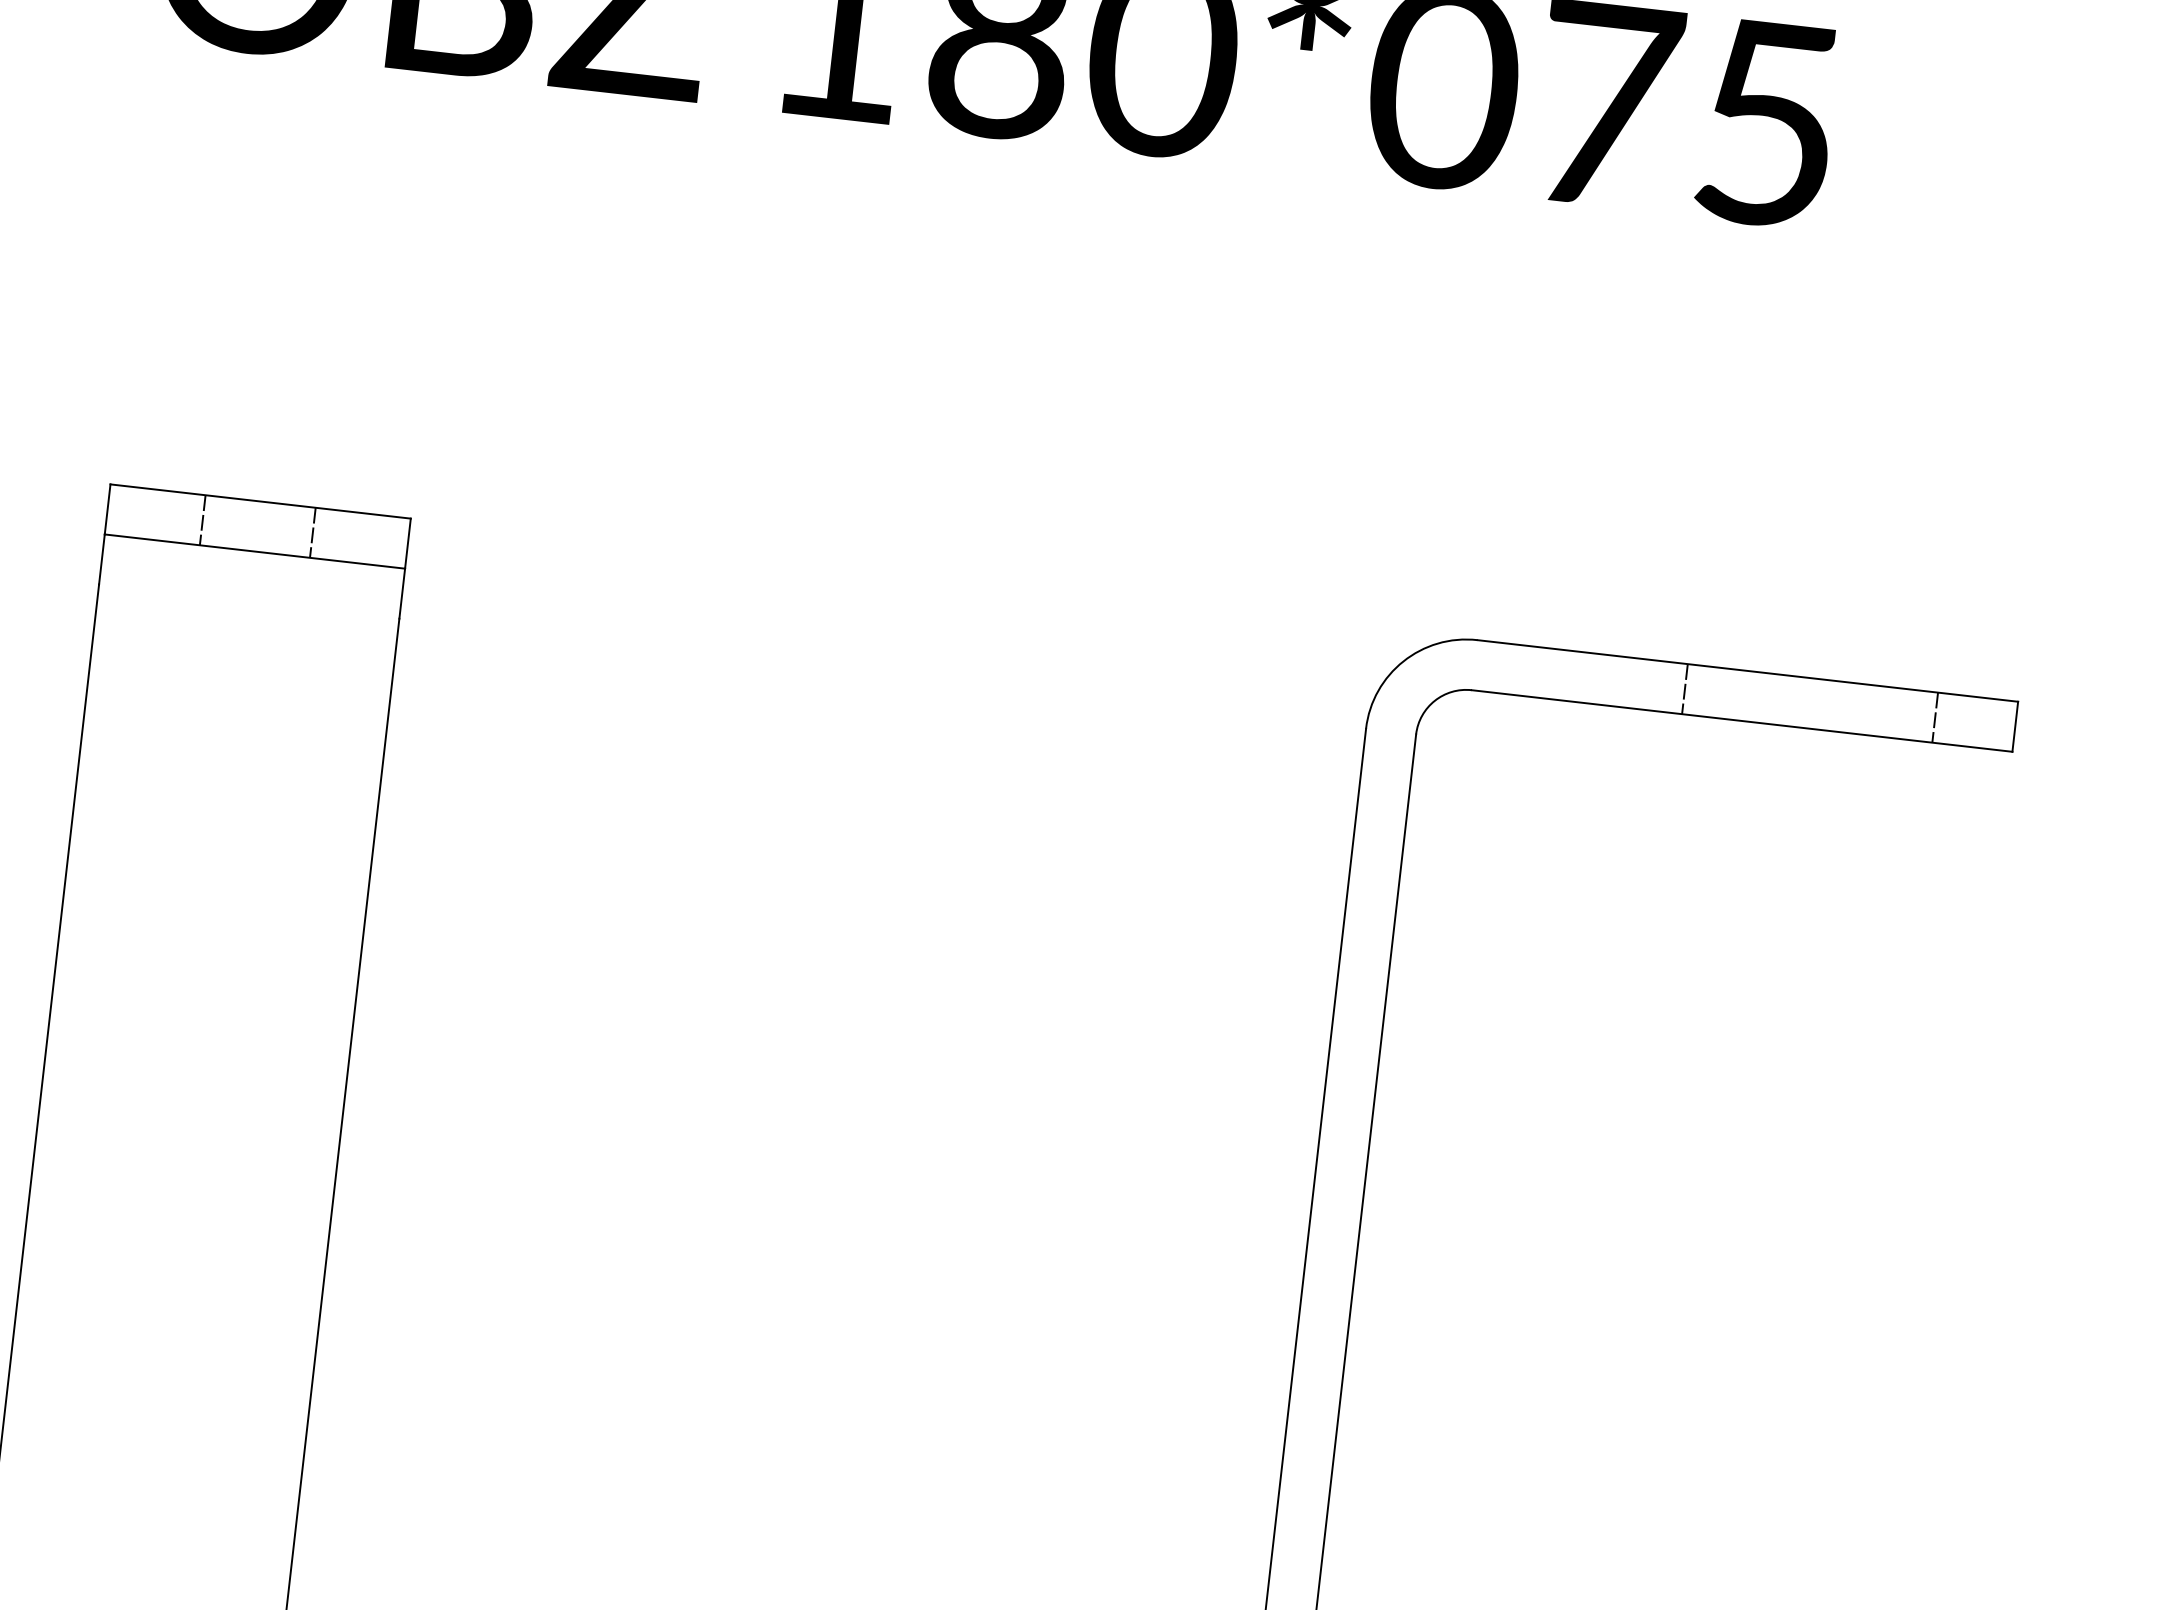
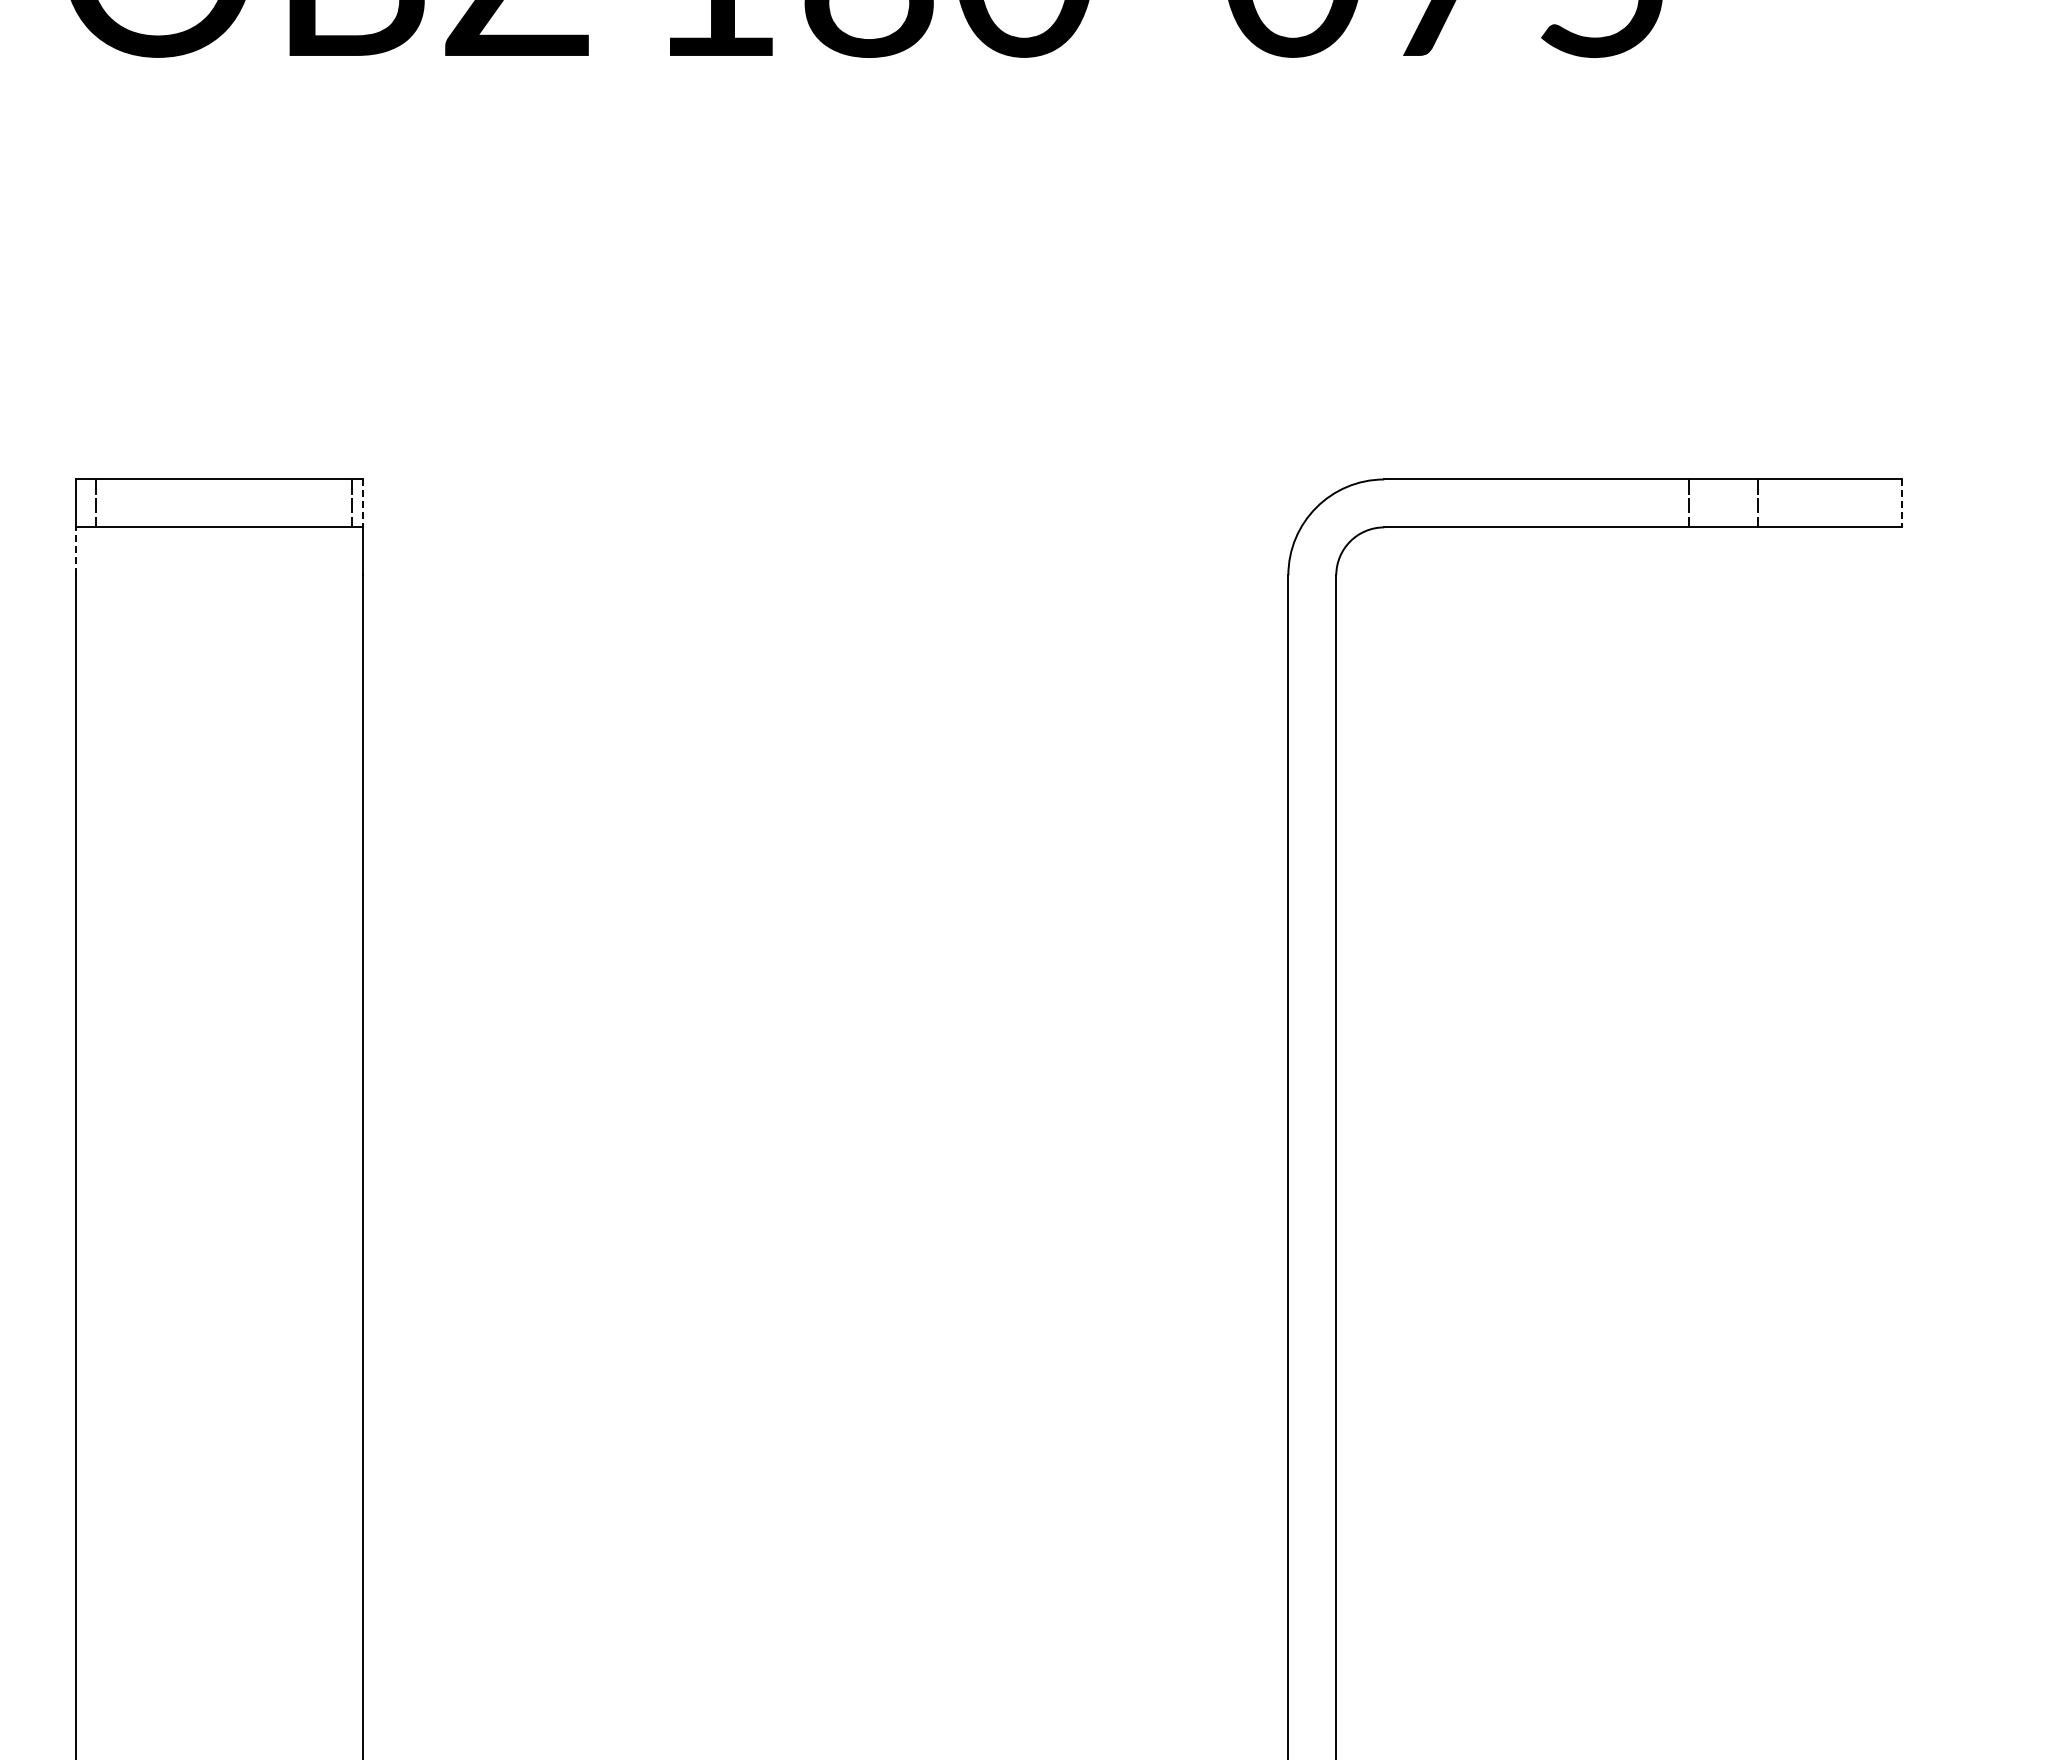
line: (202, 520) -> (95, 503), moved
line: (312, 532) -> (351, 503), moved
line: (407, 543) -> (362, 503), solid -> dashed
line: (101, 559) -> (75, 551), solid -> dashed
line: (1685, 689) -> (1689, 503), moved
line: (1934, 717) -> (1757, 503), moved
line: (2015, 726) -> (1901, 503), solid -> dashed

